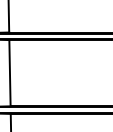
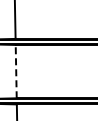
line: (10, 73) -> (16, 71), solid -> dashed

